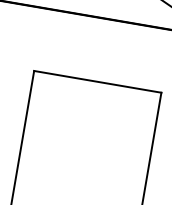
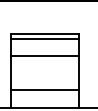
line: (96, 90) -> (45, 38), added
line: (91, 122) -> (45, 55), added
line: (80, 187) -> (45, 90), added

